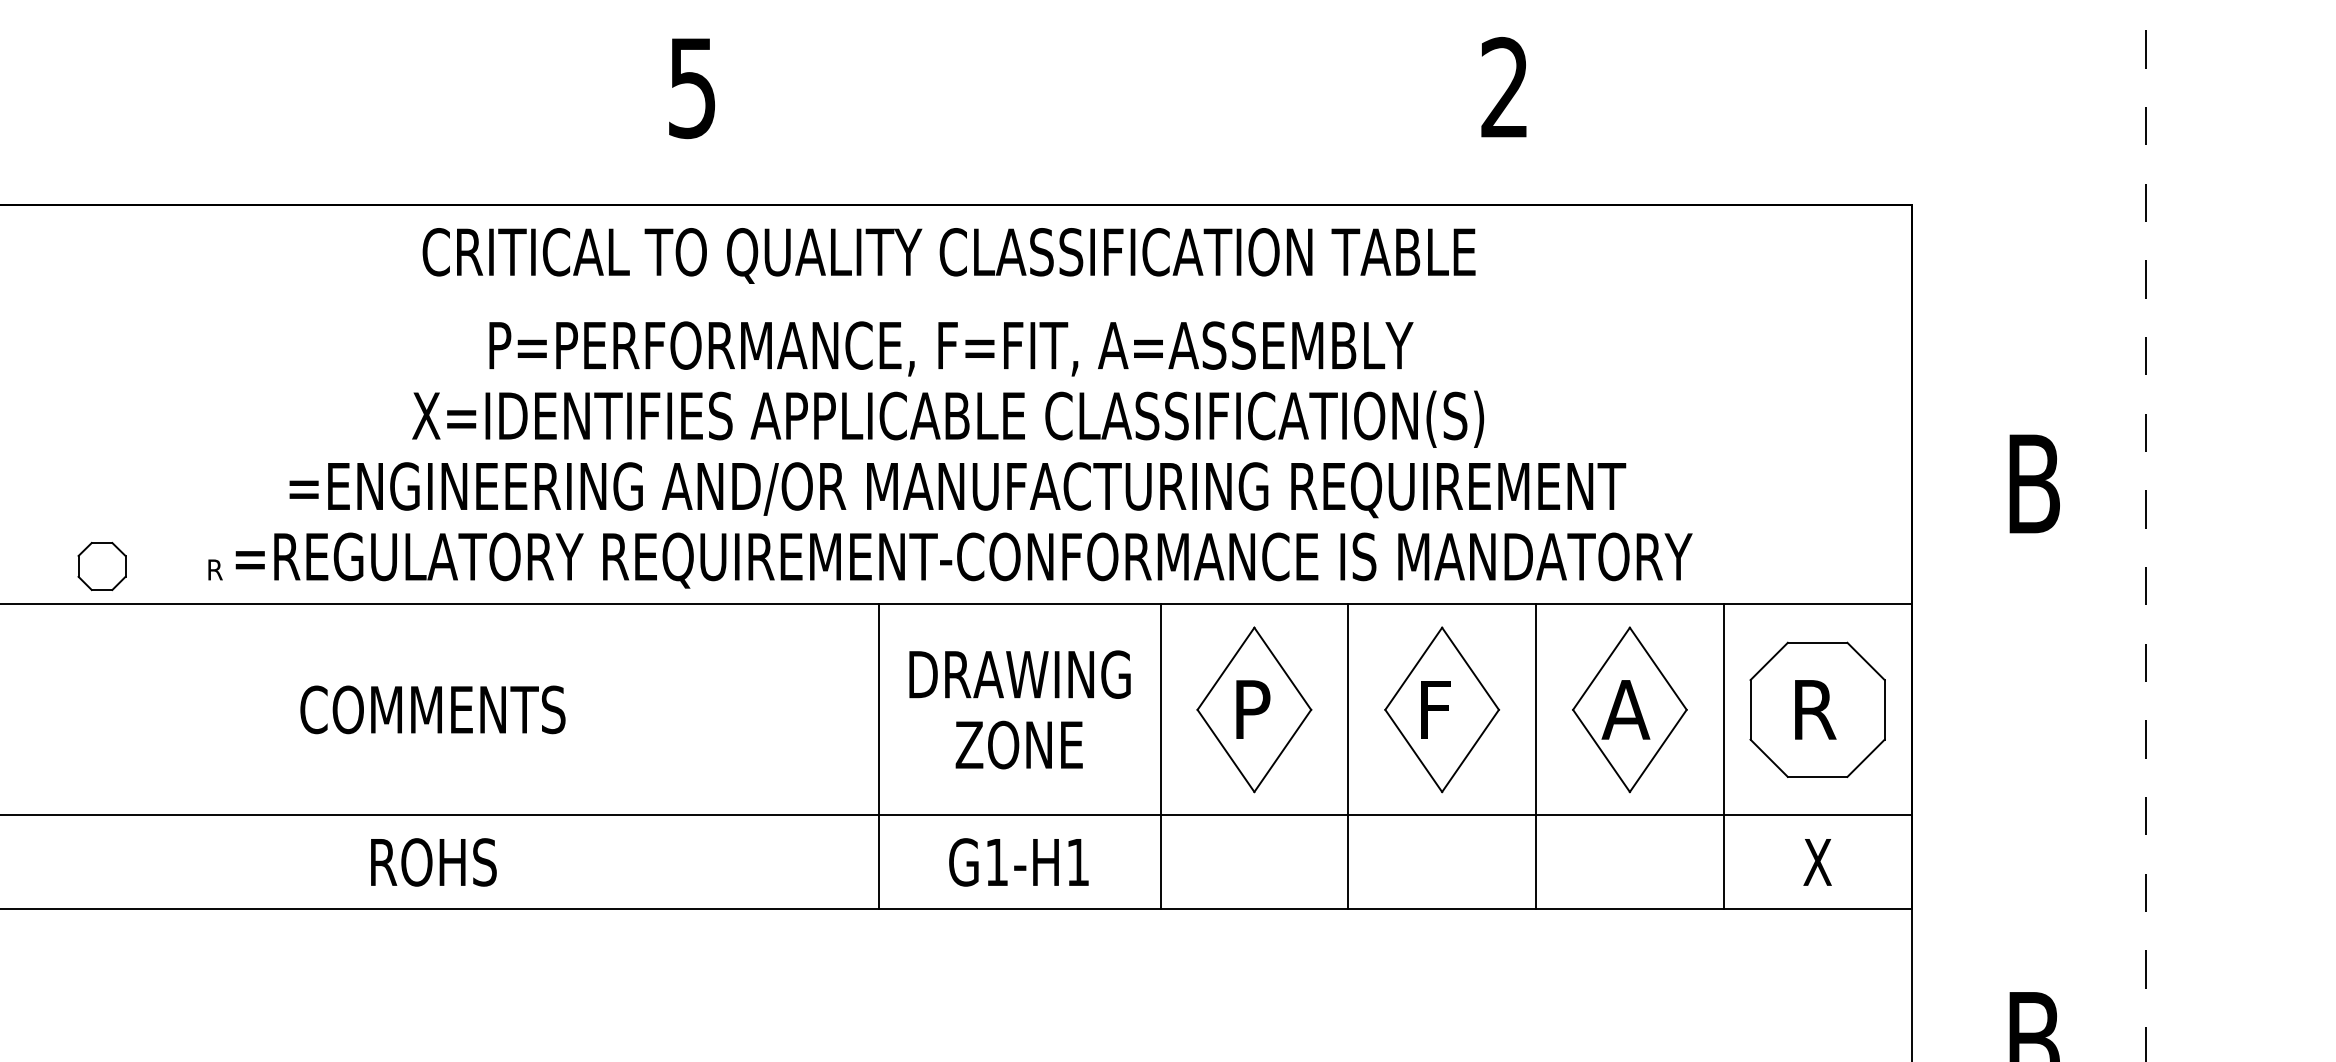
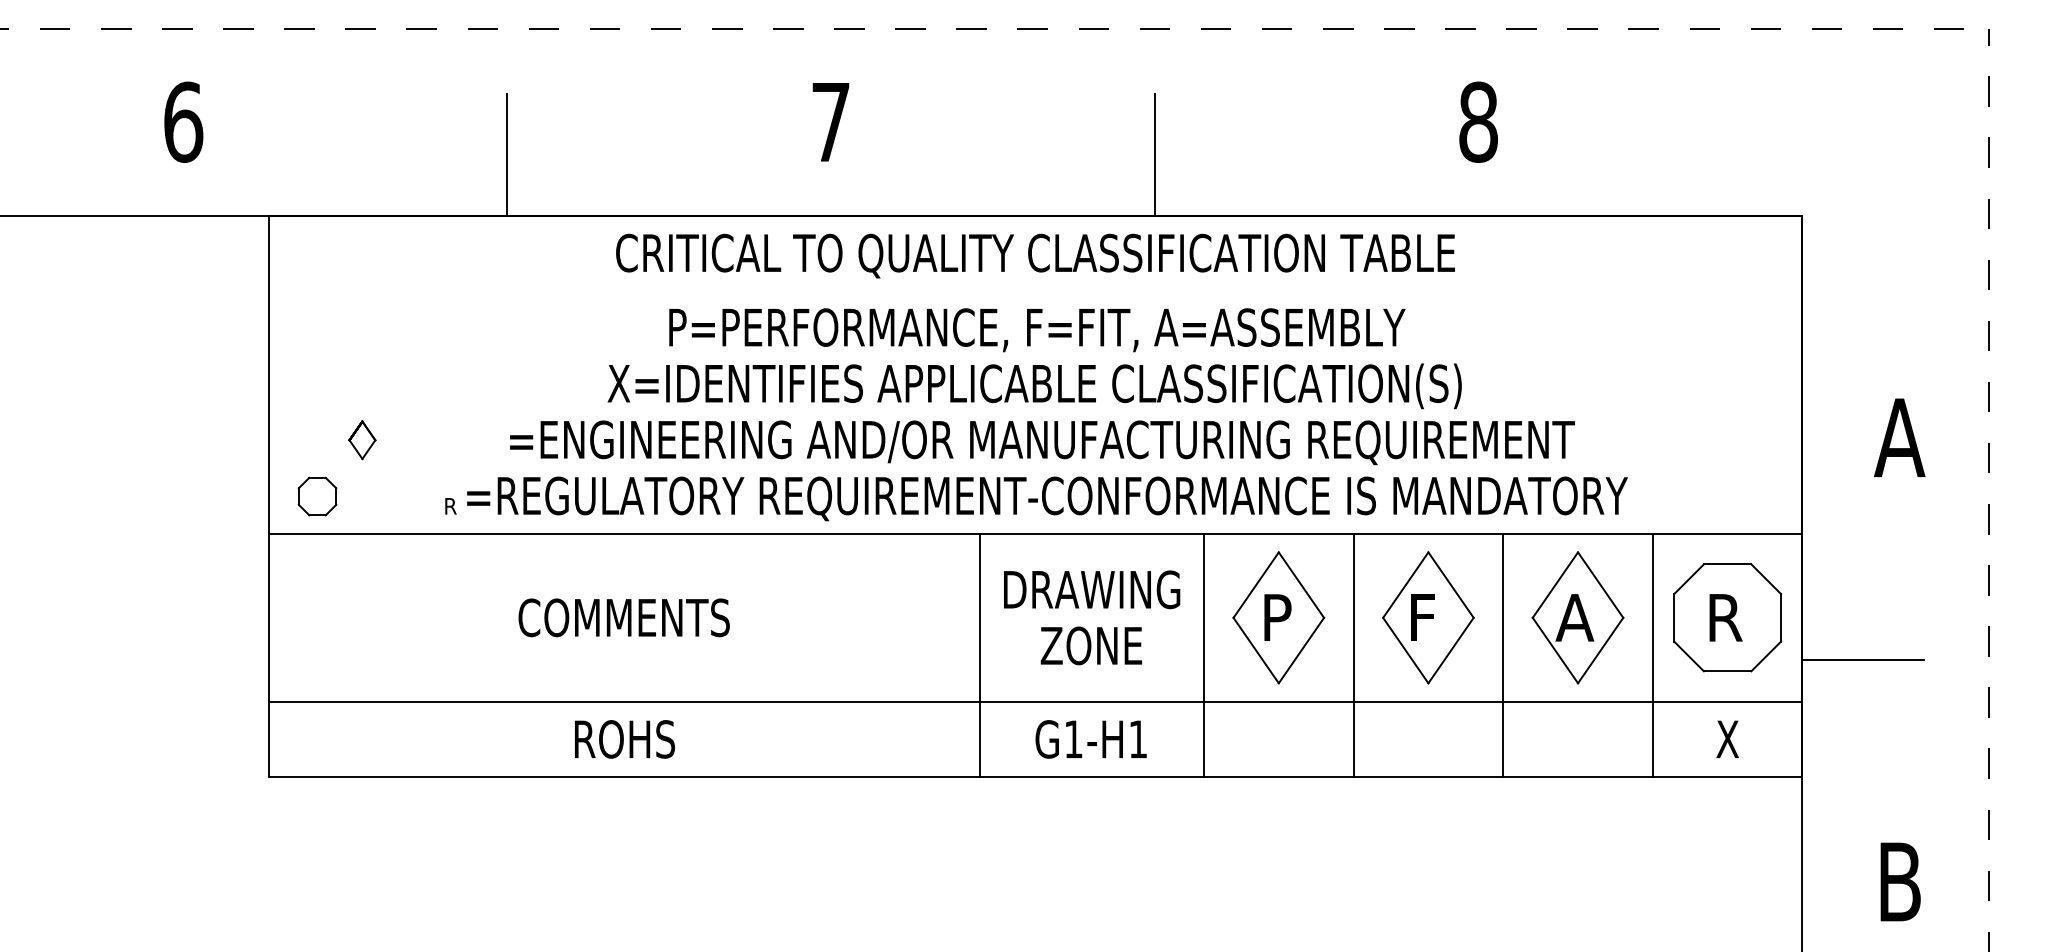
text: (1504, 87) -> (1478, 121), 2 -> 8
text: (691, 88) -> (830, 122), 5 -> 7
line: (286, 128) -> (507, 154), added
line: (1098, 128) -> (1154, 154), added
text: (2033, 483) -> (1899, 437), B -> A
part: (104, 487) -> (362, 440), added
part: (102, 566) -> (317, 496), moved
line: (1988, 762) -> (1863, 659), added

